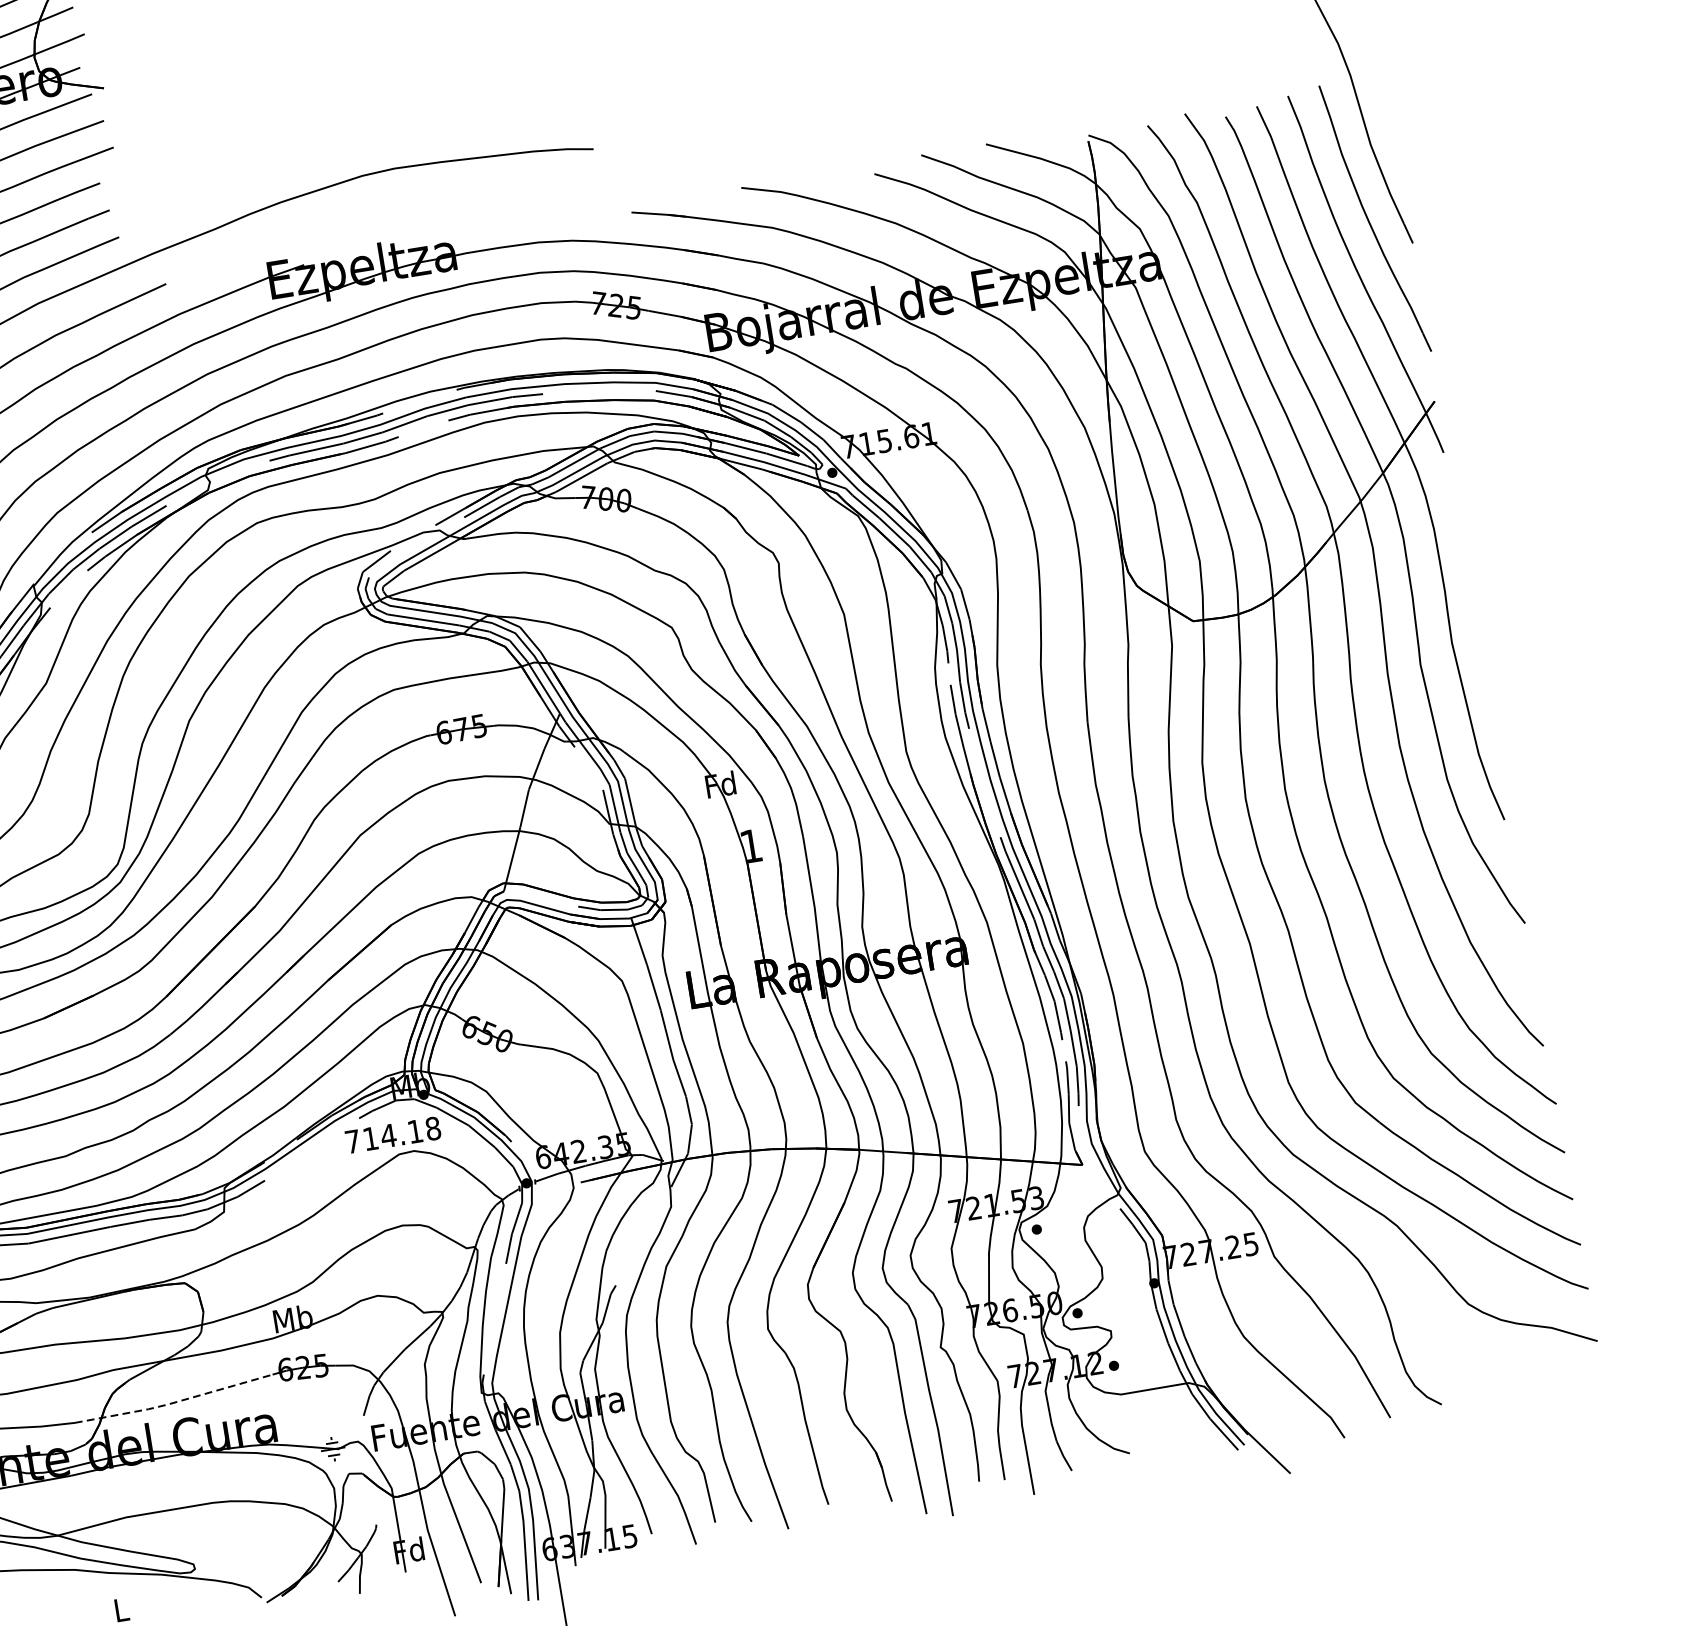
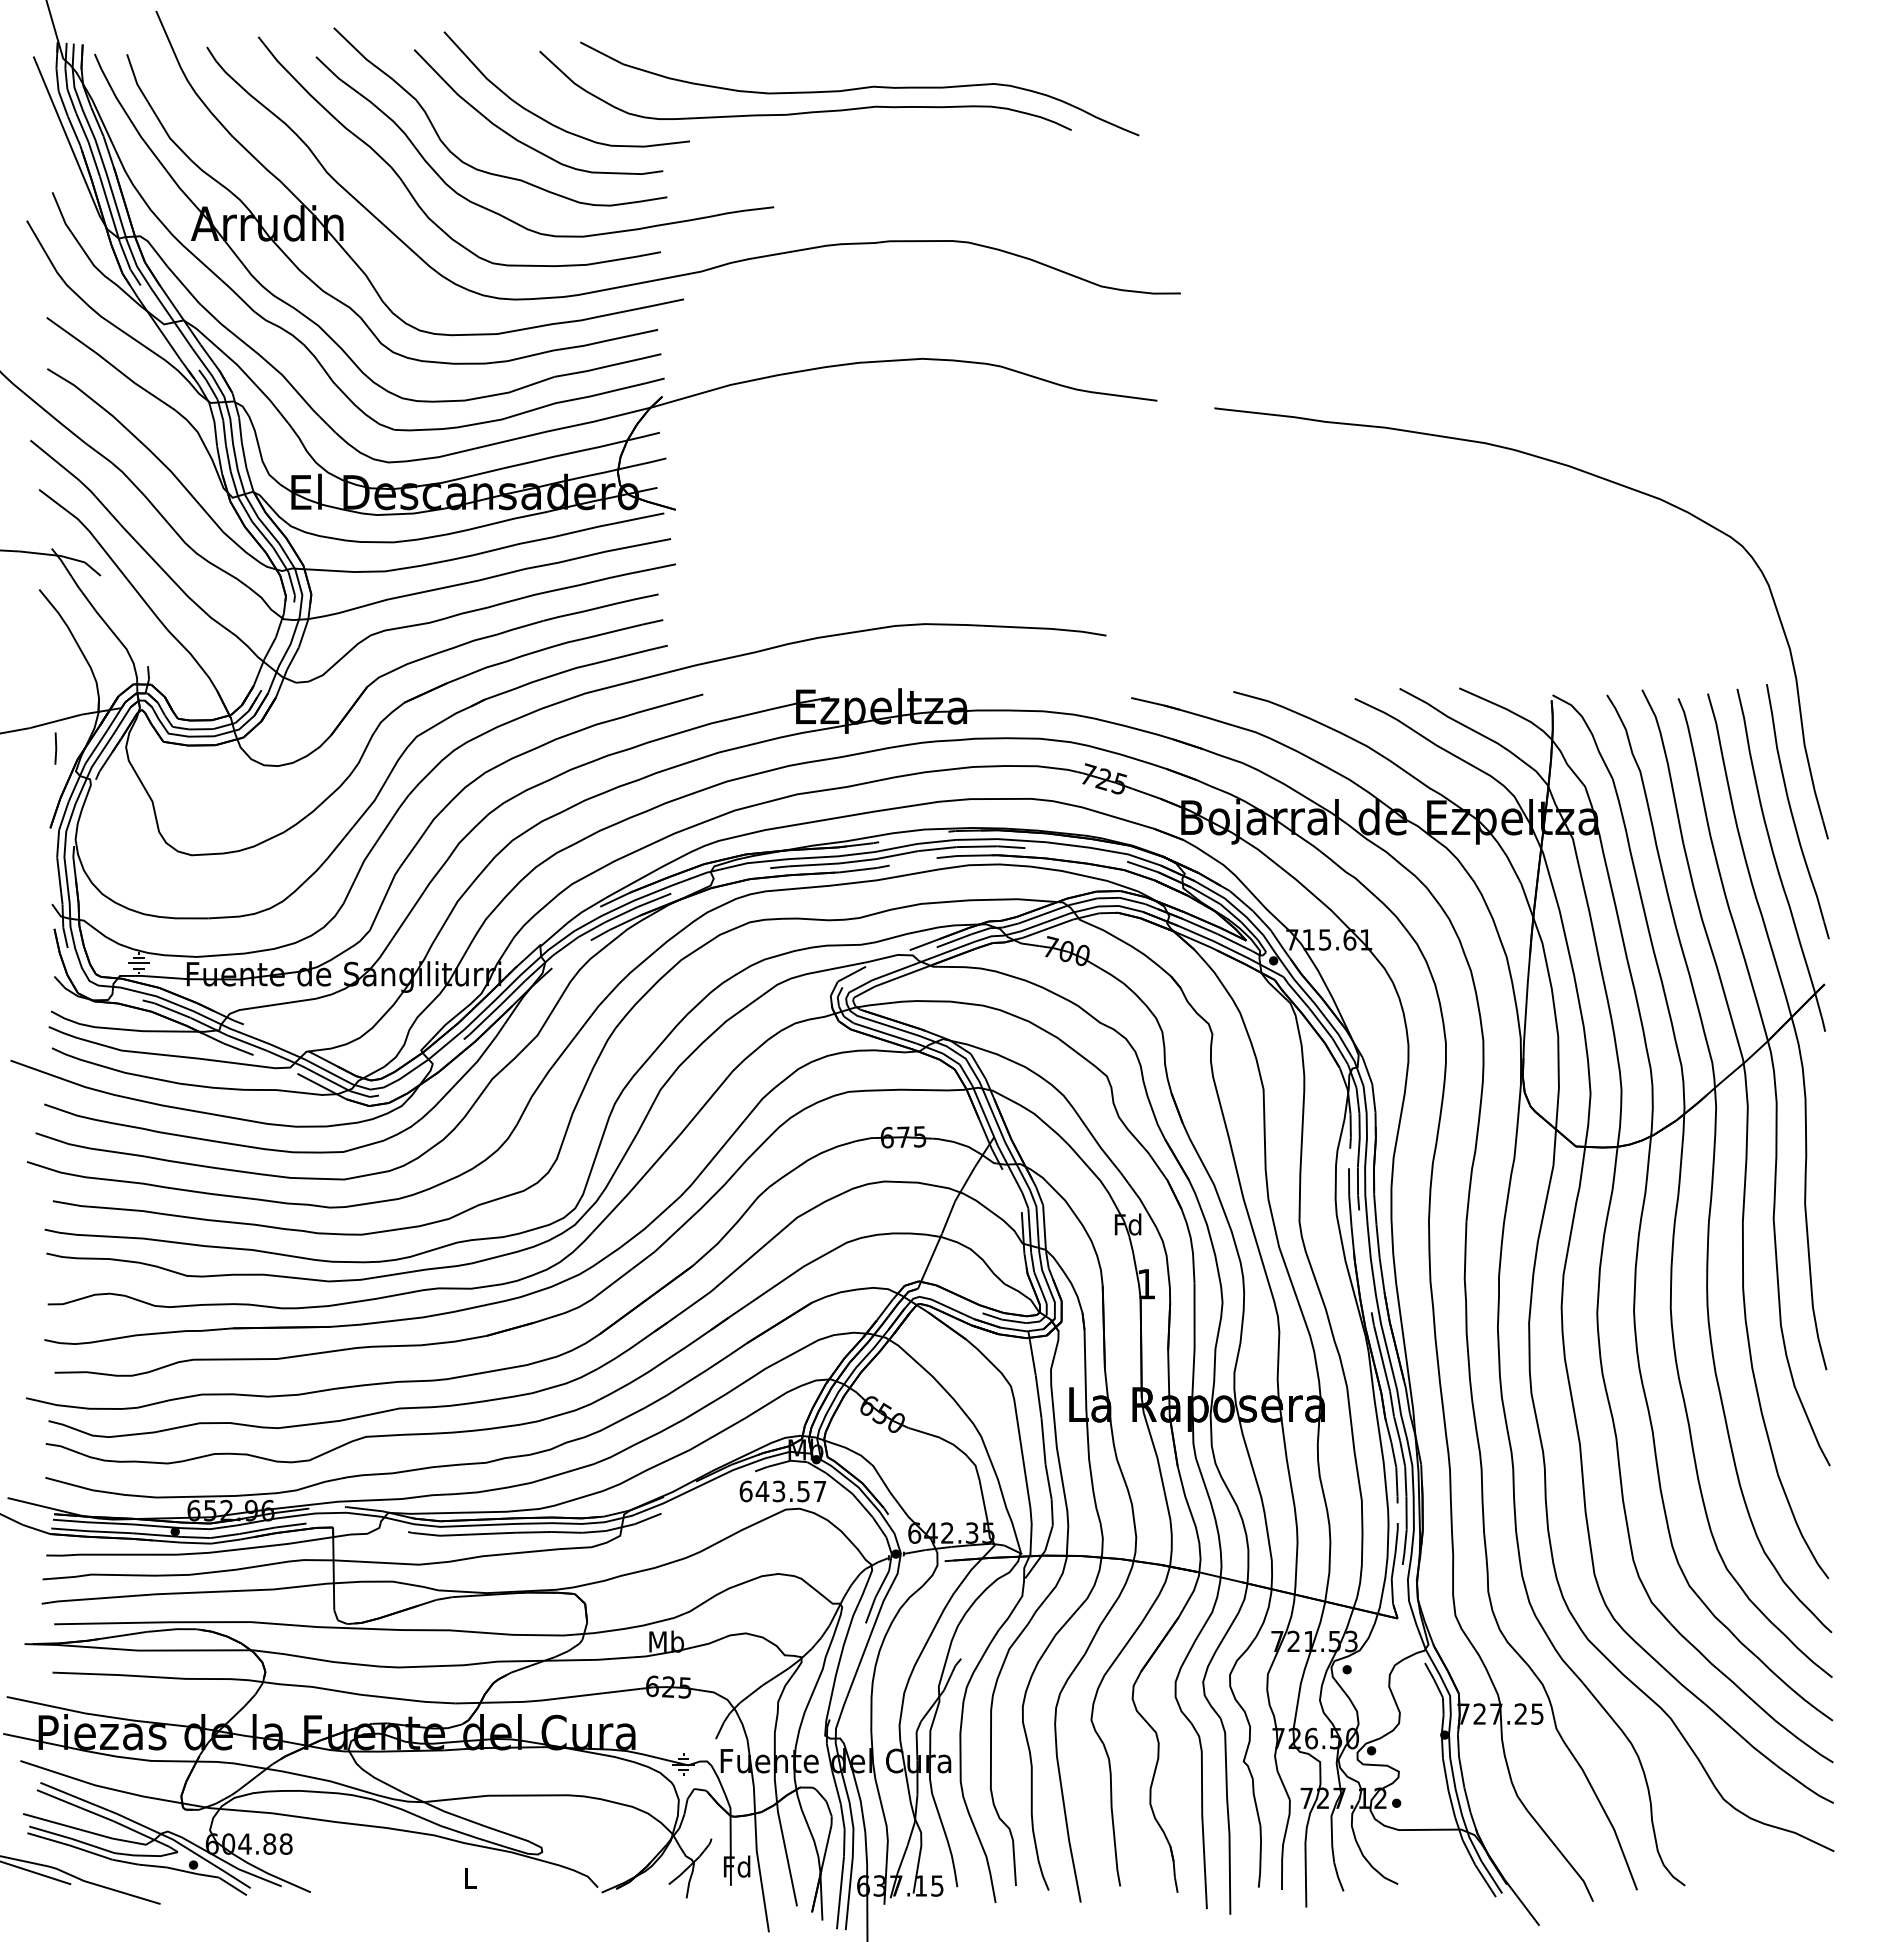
text: (392, 1135) -> (782, 1491), 714.18 -> 643.57
line: (173, 1402) -> (547, 1699), dashed -> solid

